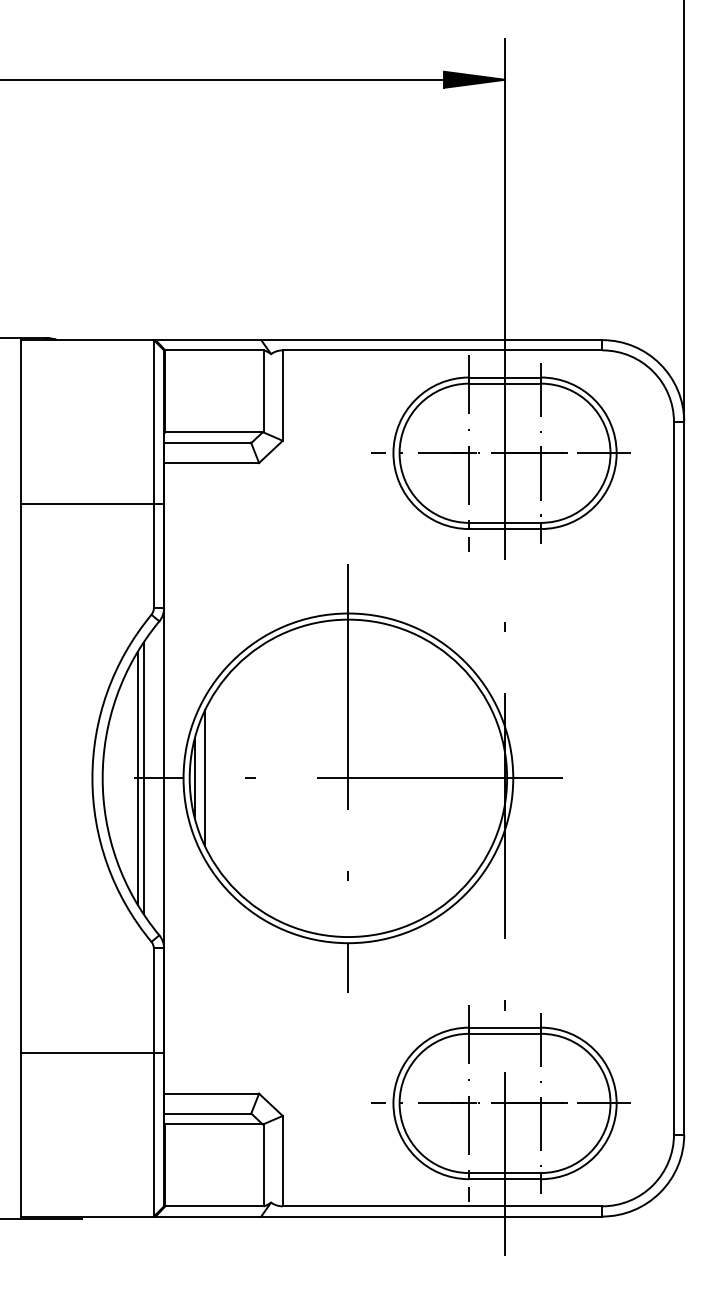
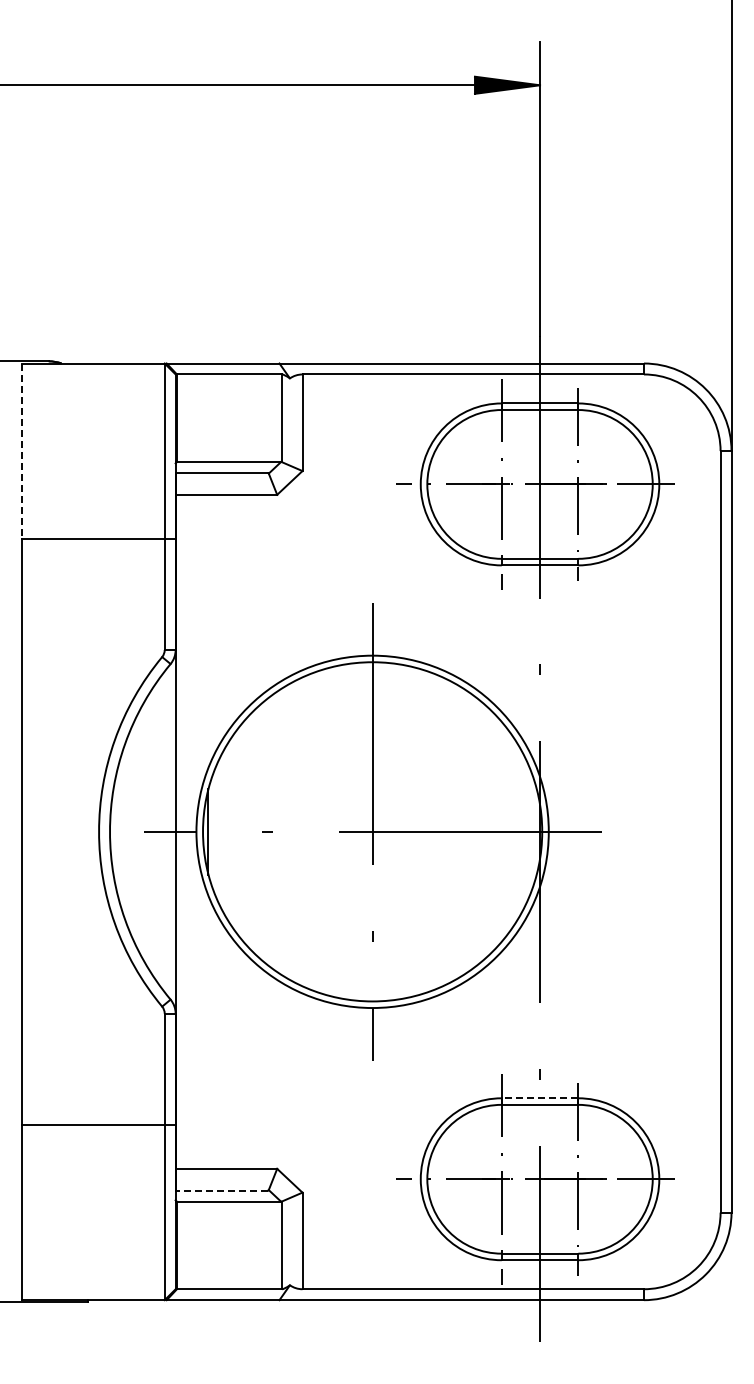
line: (20, 422) -> (22, 451), solid -> dashed
line: (137, 778) -> (147, 831), removed
line: (143, 778) -> (153, 831), removed
line: (205, 778) -> (219, 831), removed
line: (504, 1027) -> (539, 1098), solid -> dashed
line: (206, 1113) -> (221, 1190), solid -> dashed

